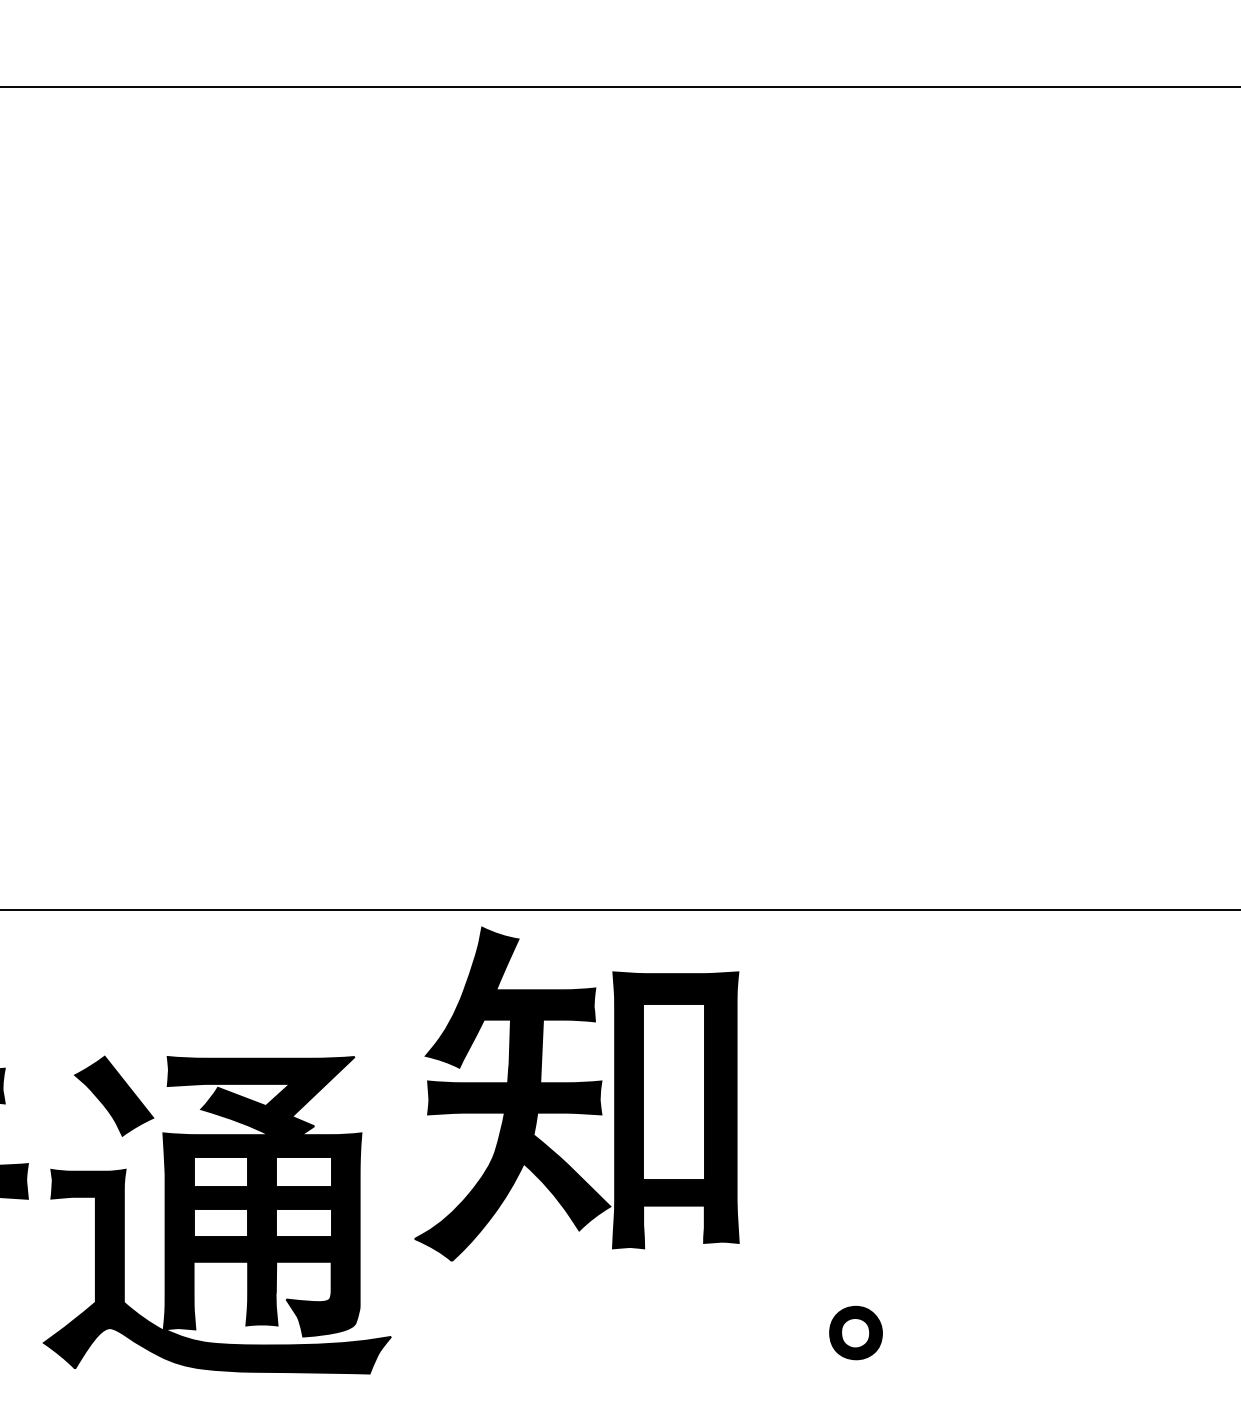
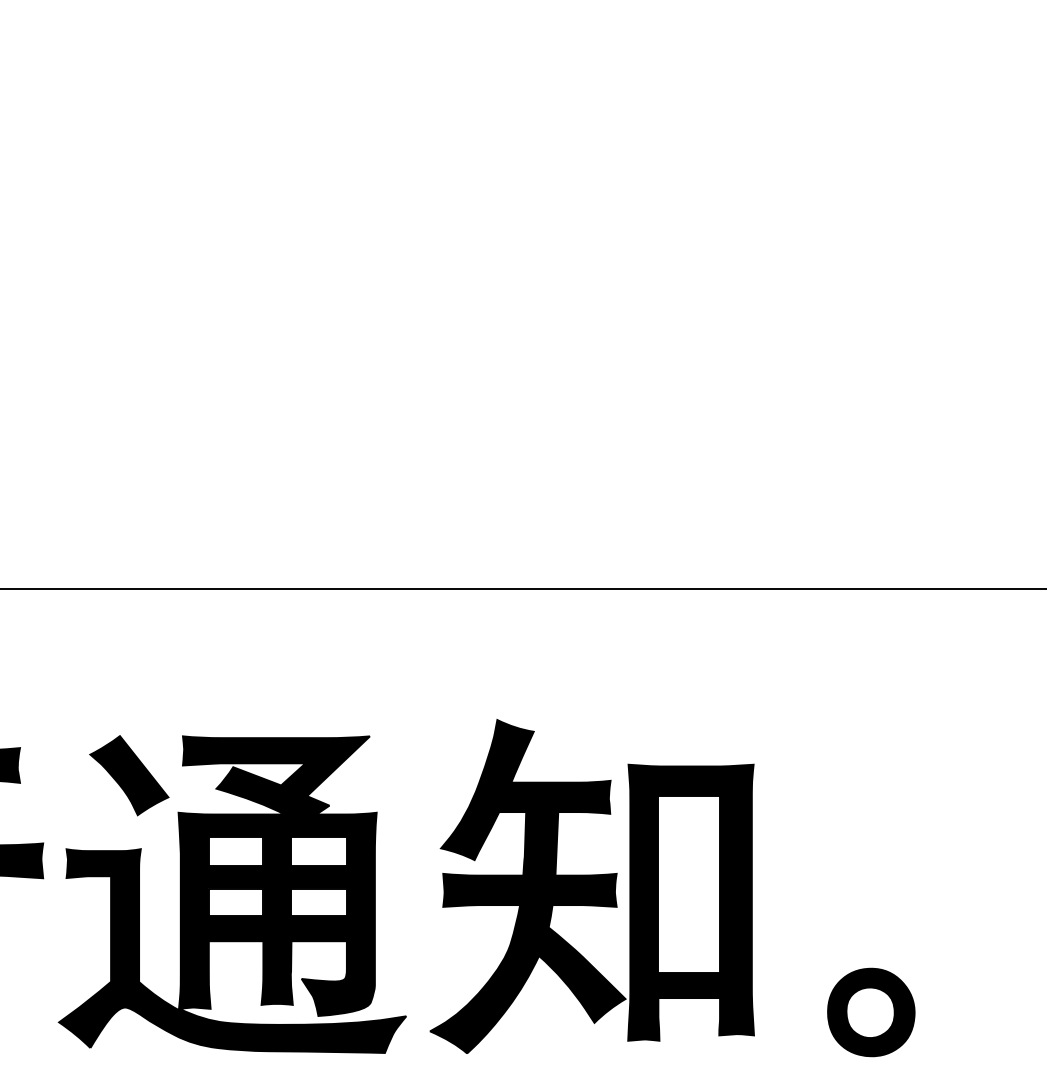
part: (576, 1093) -> (591, 885), moved
part: (855, 1332) -> (870, 1011), size x1.67

